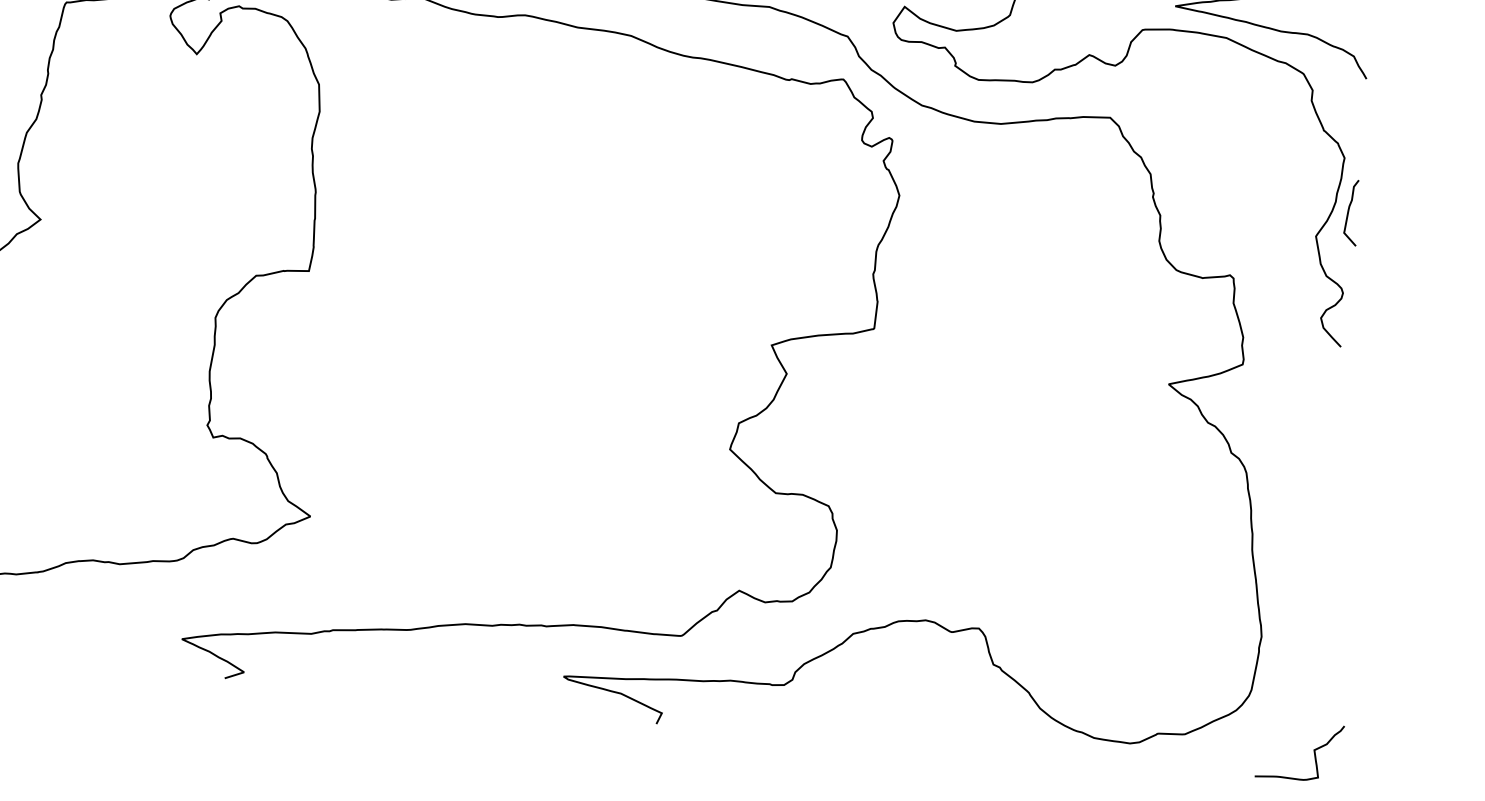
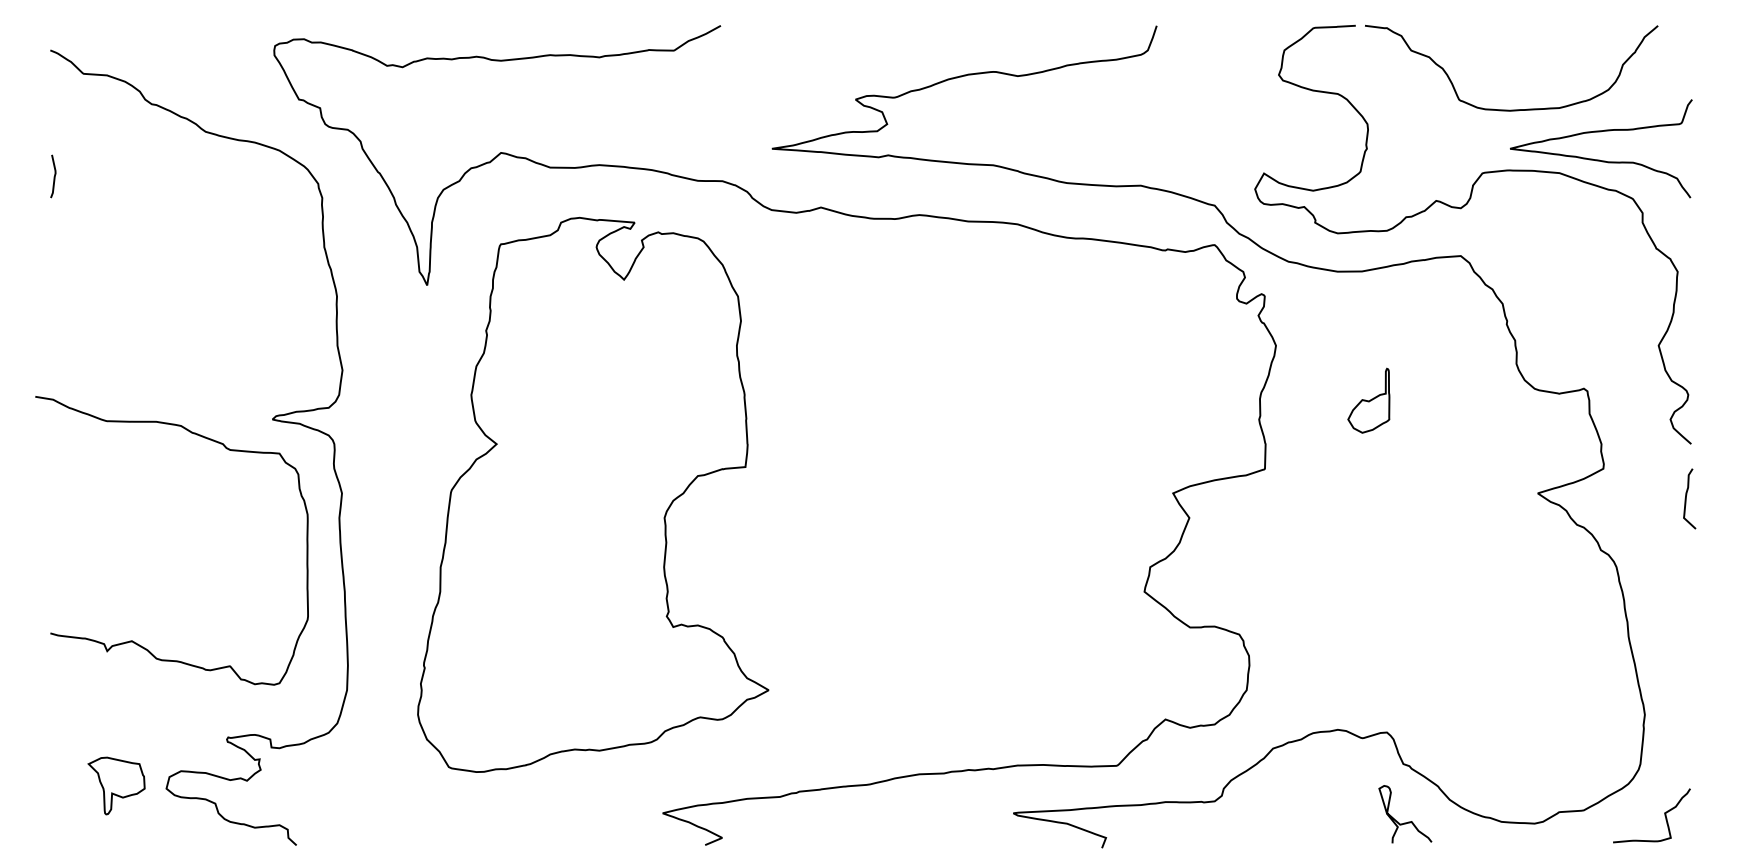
curve: (1348, 211) -> (1686, 498), moved
part: (994, 265) -> (1368, 400), added
curve: (992, 727) -> (1408, 821), added
curve: (1313, 752) -> (1664, 815), moved

